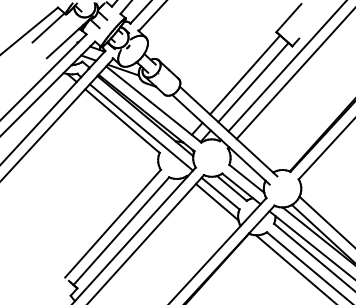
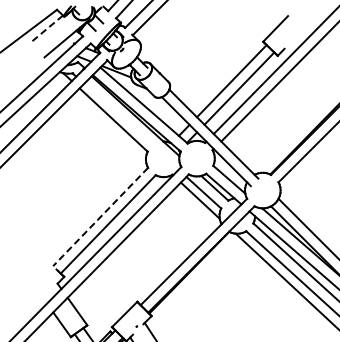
line: (48, 27) -> (47, 28), solid -> dashed
line: (141, 127) -> (131, 126), removed
line: (112, 224) -> (100, 217), solid -> dashed

